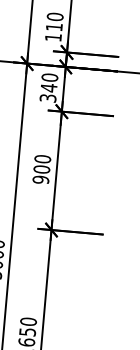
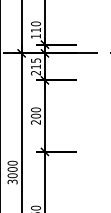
text: (48, 87) -> (35, 66), 340 -> 215
text: (41, 180) -> (36, 122), 900 -> 200

